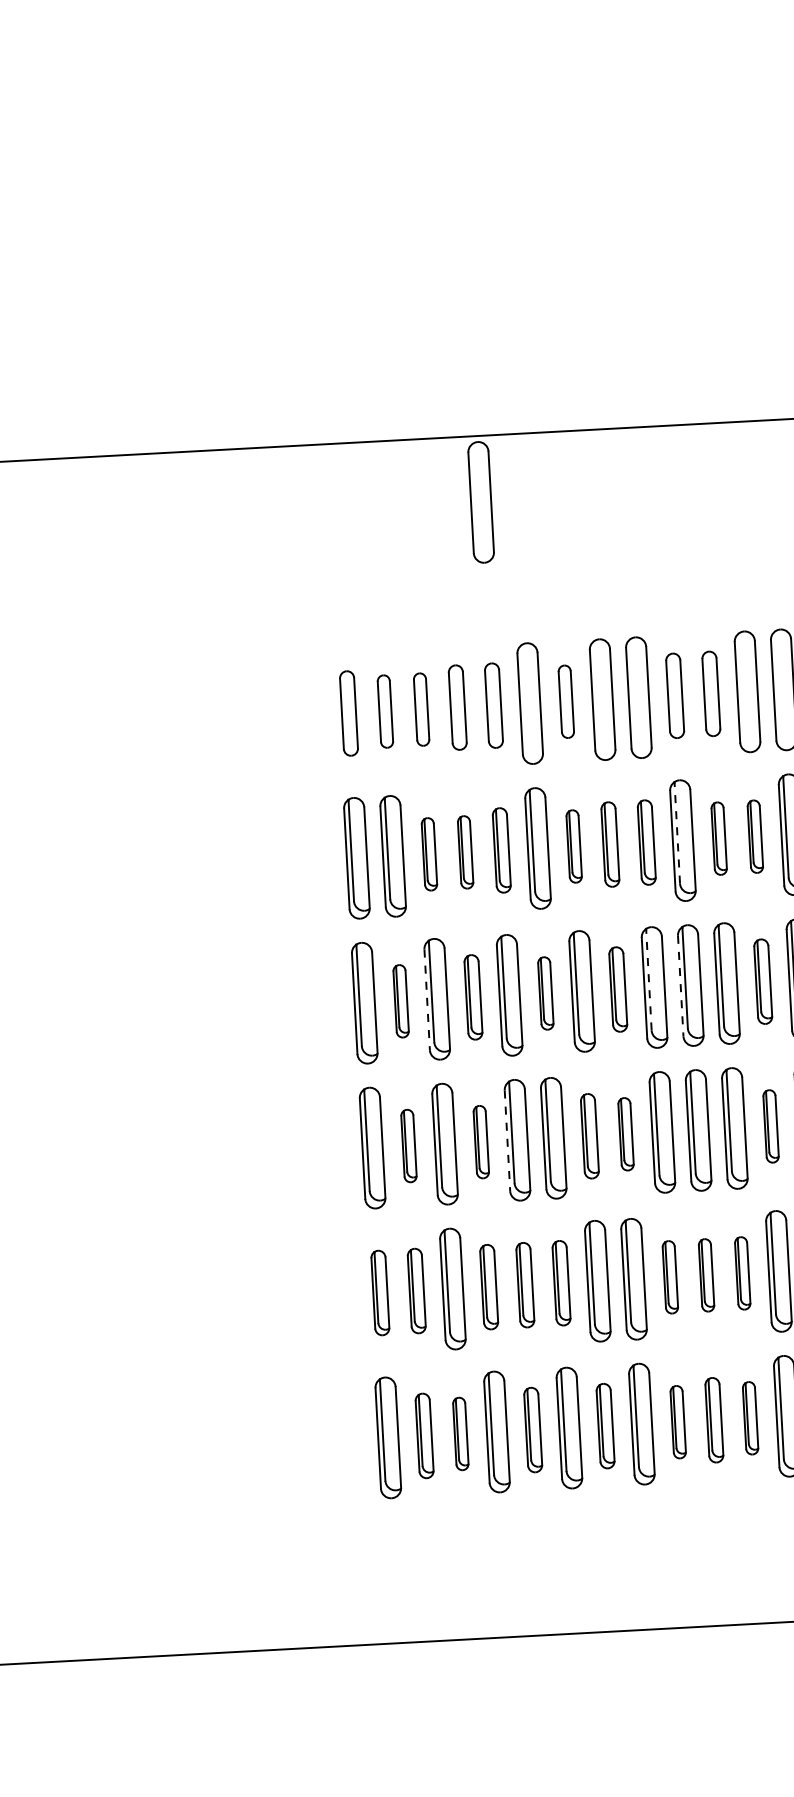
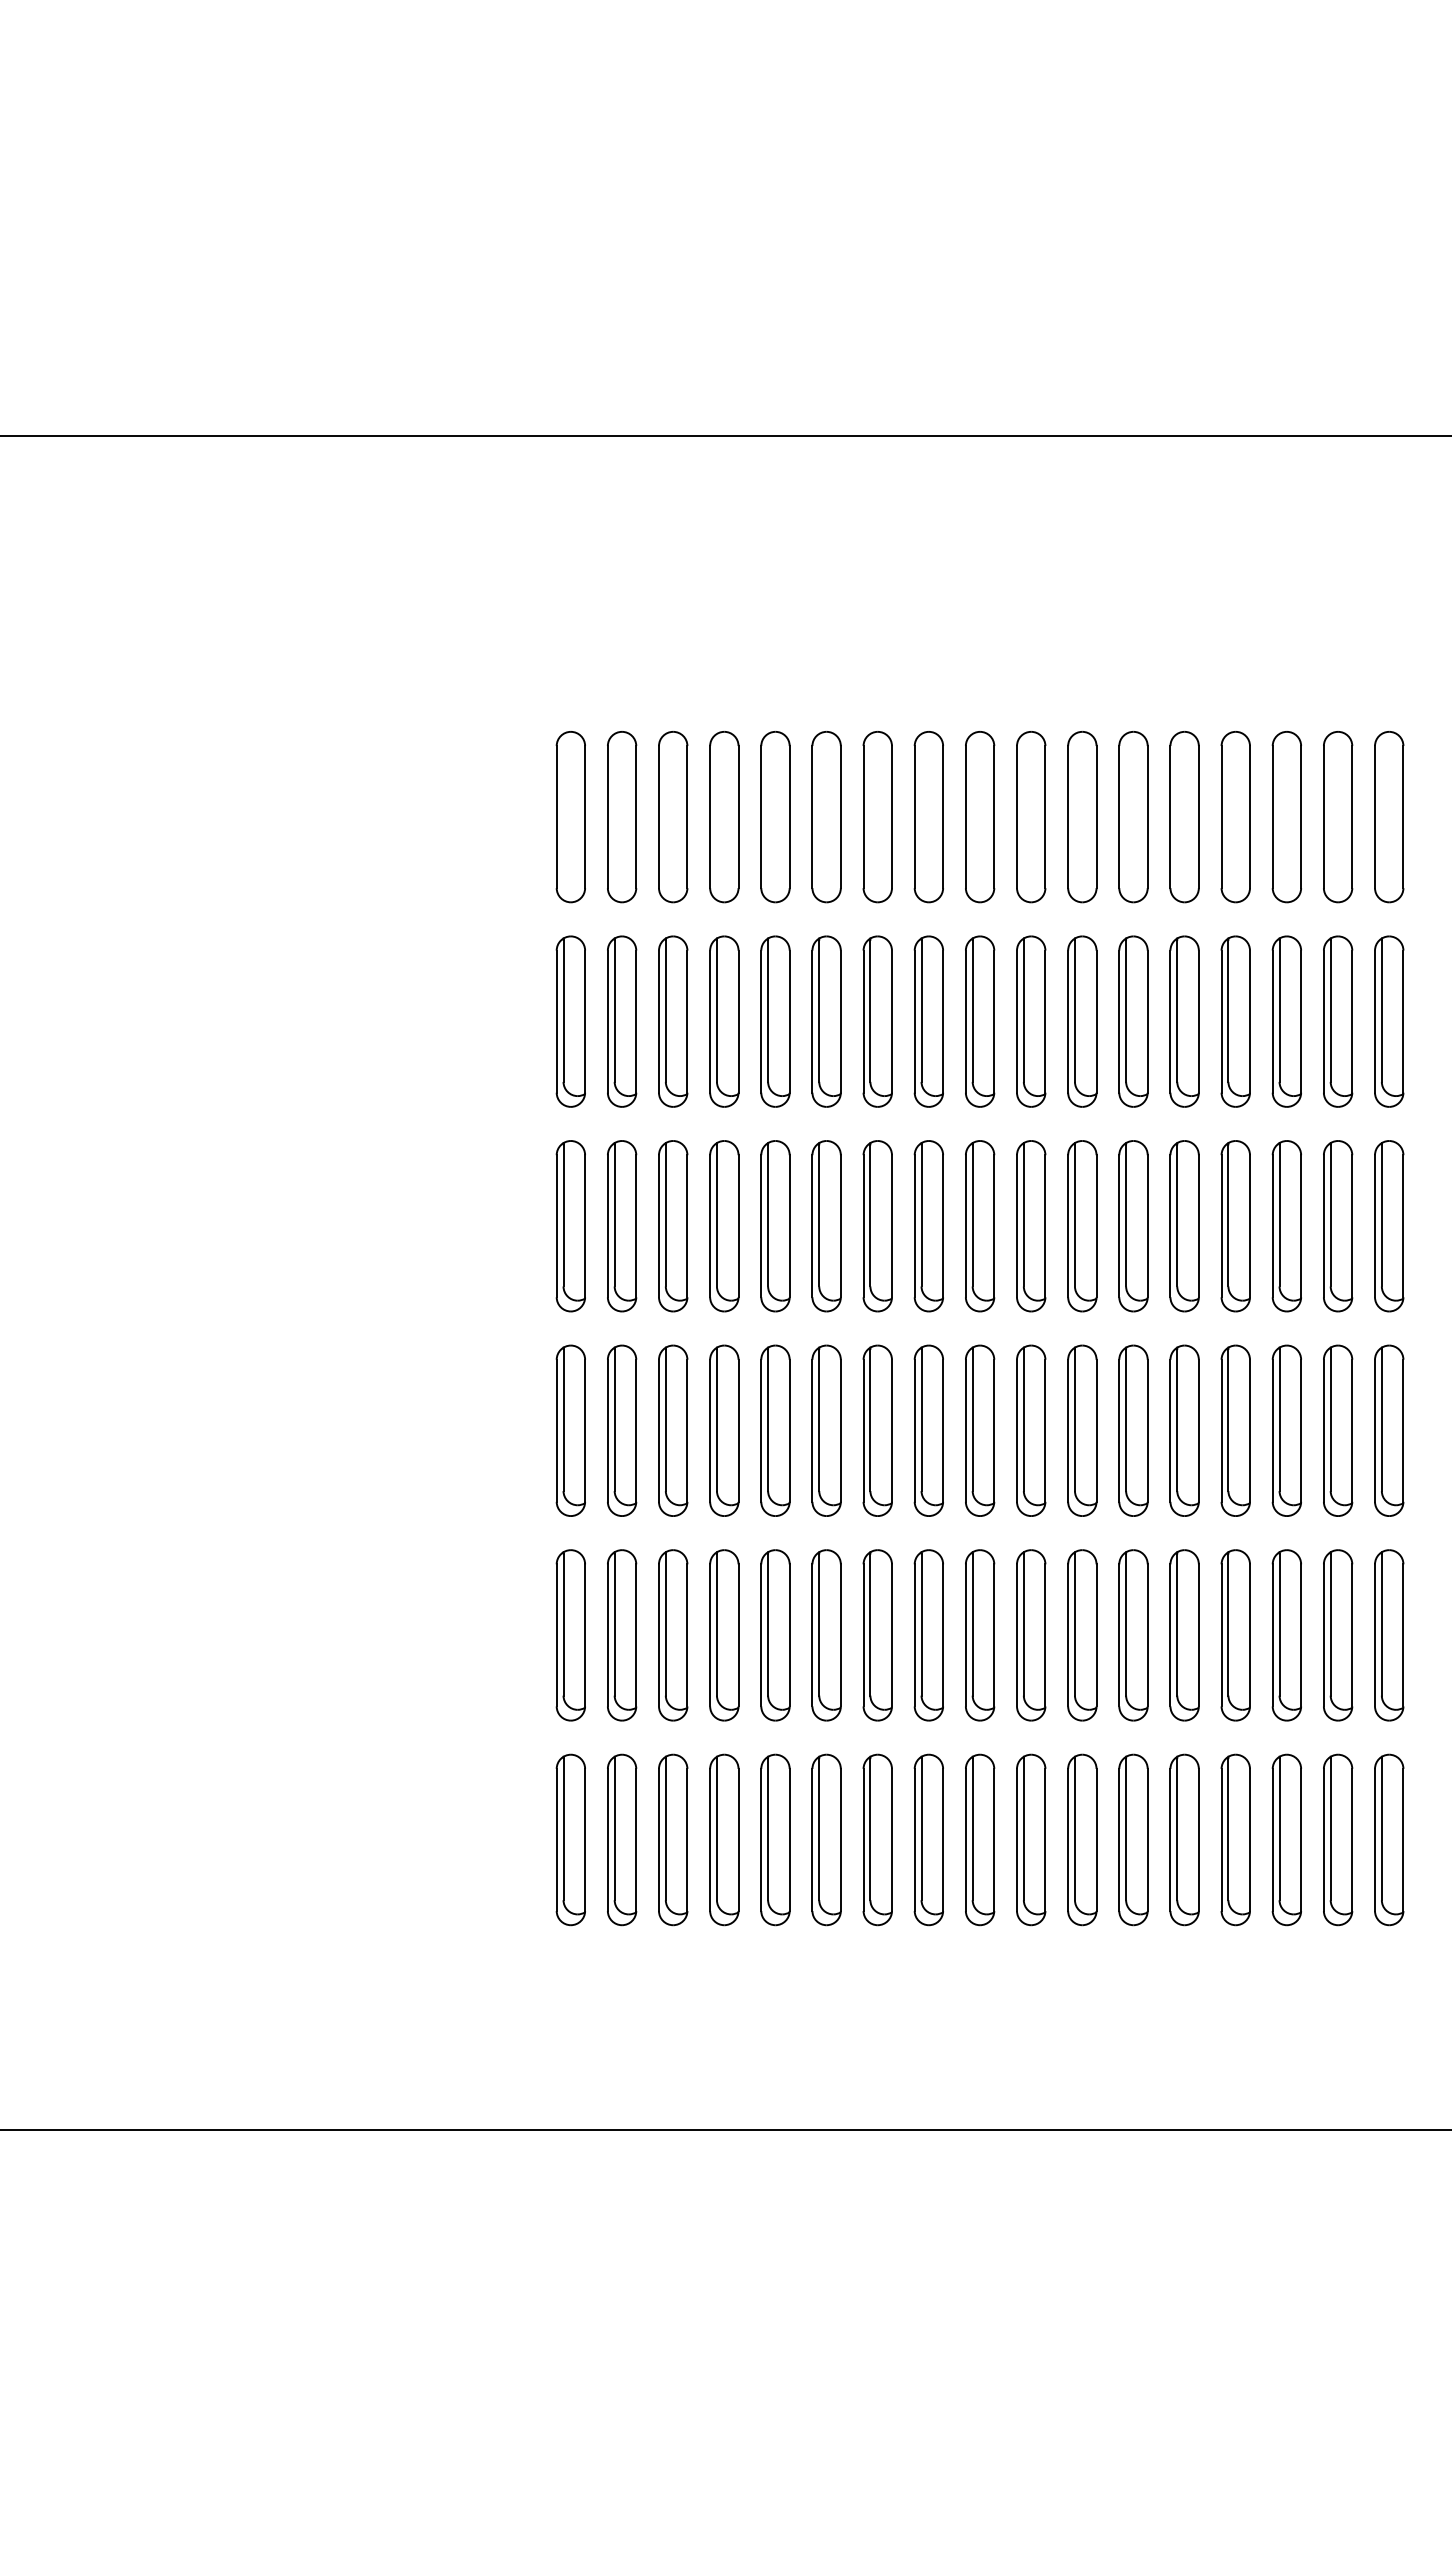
part: (480, 502) -> (772, 530), removed
part: (711, 694) -> (1082, 817), size x1.43
part: (675, 696) -> (1031, 817), size x1.43
part: (566, 701) -> (877, 817), size x1.67
part: (494, 705) -> (775, 817), size x1.43
part: (457, 707) -> (724, 817), size x1.43
part: (421, 709) -> (673, 817), size x1.67
part: (385, 711) -> (622, 817), size x1.67
part: (348, 713) -> (570, 817), size x1.43
line: (677, 833) -> (1023, 1010), dashed -> solid
part: (755, 836) -> (1133, 1021), size x1.67
part: (719, 838) -> (1082, 1021), size x1.67
part: (647, 842) -> (980, 1021), size x1.43
part: (610, 844) -> (928, 1021), size x1.43
part: (574, 846) -> (877, 1021), size x1.67
part: (501, 850) -> (775, 1021), size x1.43
part: (465, 852) -> (724, 1021), size x1.67
part: (429, 854) -> (673, 1021), size x1.67
line: (648, 979) -> (972, 1214), dashed -> solid
part: (763, 981) -> (1133, 1226), size x1.43
line: (681, 986) -> (1017, 1226), dashed -> solid
part: (618, 989) -> (928, 1226), size x1.43
part: (545, 993) -> (826, 1226), size x1.67
part: (473, 997) -> (724, 1226), size x1.43
line: (427, 1000) -> (659, 1226), dashed -> solid
part: (401, 1001) -> (622, 1226), size x1.67
part: (771, 1126) -> (1133, 1430), size x1.67
part: (625, 1134) -> (928, 1430), size x1.67
part: (589, 1136) -> (877, 1430), size x1.43
line: (507, 1141) -> (761, 1431), dashed -> solid
part: (481, 1142) -> (724, 1430), size x1.67
part: (409, 1145) -> (622, 1430), size x1.67
part: (742, 1273) -> (1082, 1635), size x1.67
part: (706, 1275) -> (1031, 1635), size x1.67
part: (670, 1277) -> (980, 1635), size x1.67
part: (561, 1283) -> (826, 1635), size x1.43
part: (525, 1285) -> (775, 1635), size x1.43
part: (489, 1287) -> (724, 1635), size x1.43
part: (417, 1291) -> (622, 1635), size x1.43
part: (380, 1293) -> (570, 1635), size x1.43
part: (750, 1417) -> (1082, 1839), size x1.67
part: (714, 1419) -> (1031, 1839), size x1.43
part: (678, 1421) -> (980, 1839), size x1.67
part: (605, 1425) -> (877, 1839), size x1.43
part: (533, 1429) -> (775, 1839), size x1.43
part: (460, 1433) -> (673, 1839), size x1.67
part: (424, 1435) -> (622, 1839), size x1.43

